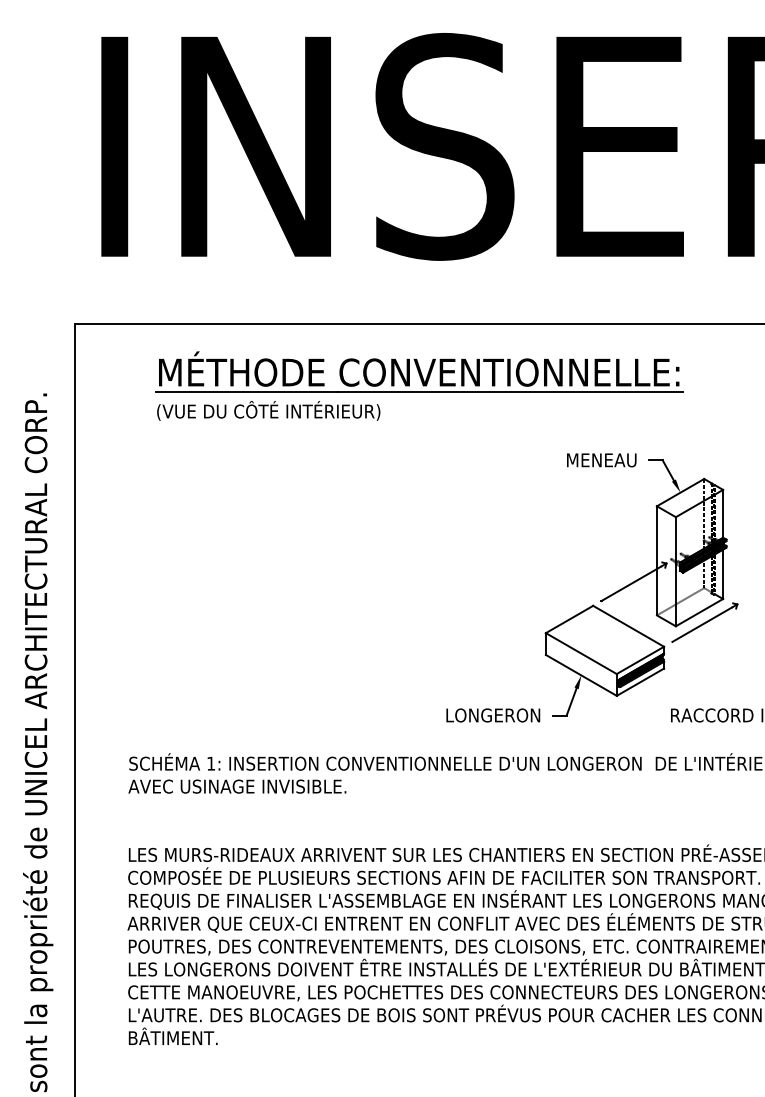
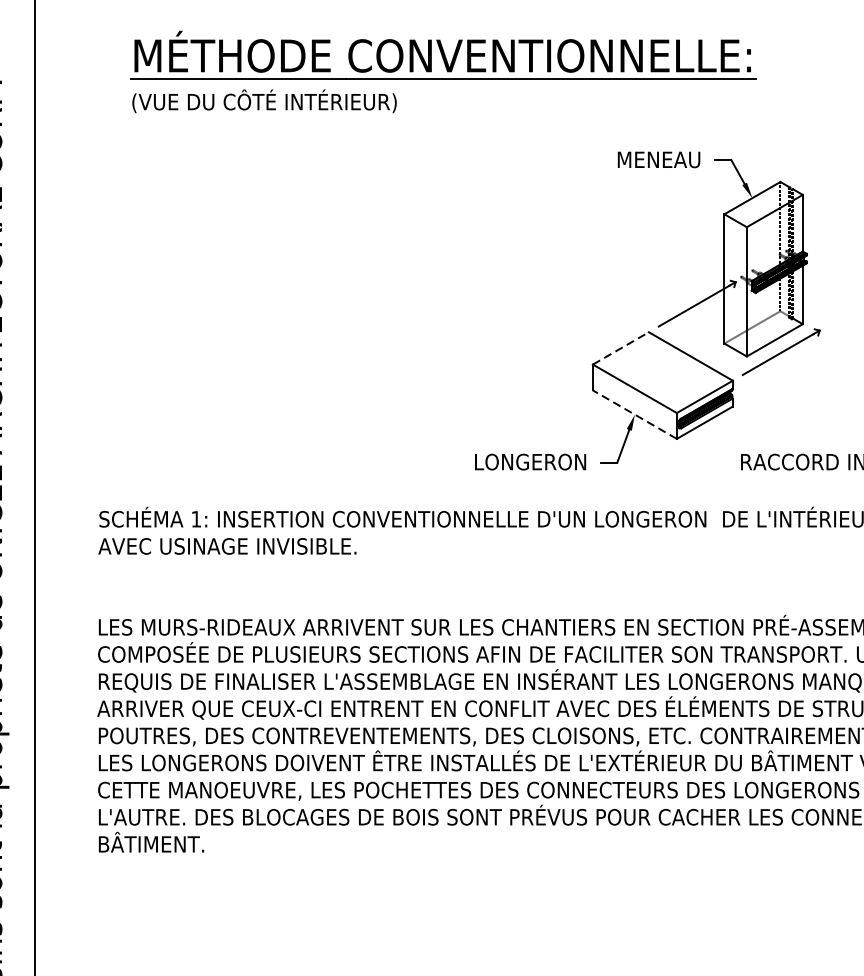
line: (569, 619) -> (620, 348), solid -> dashed
line: (581, 675) -> (635, 414), solid -> dashed

